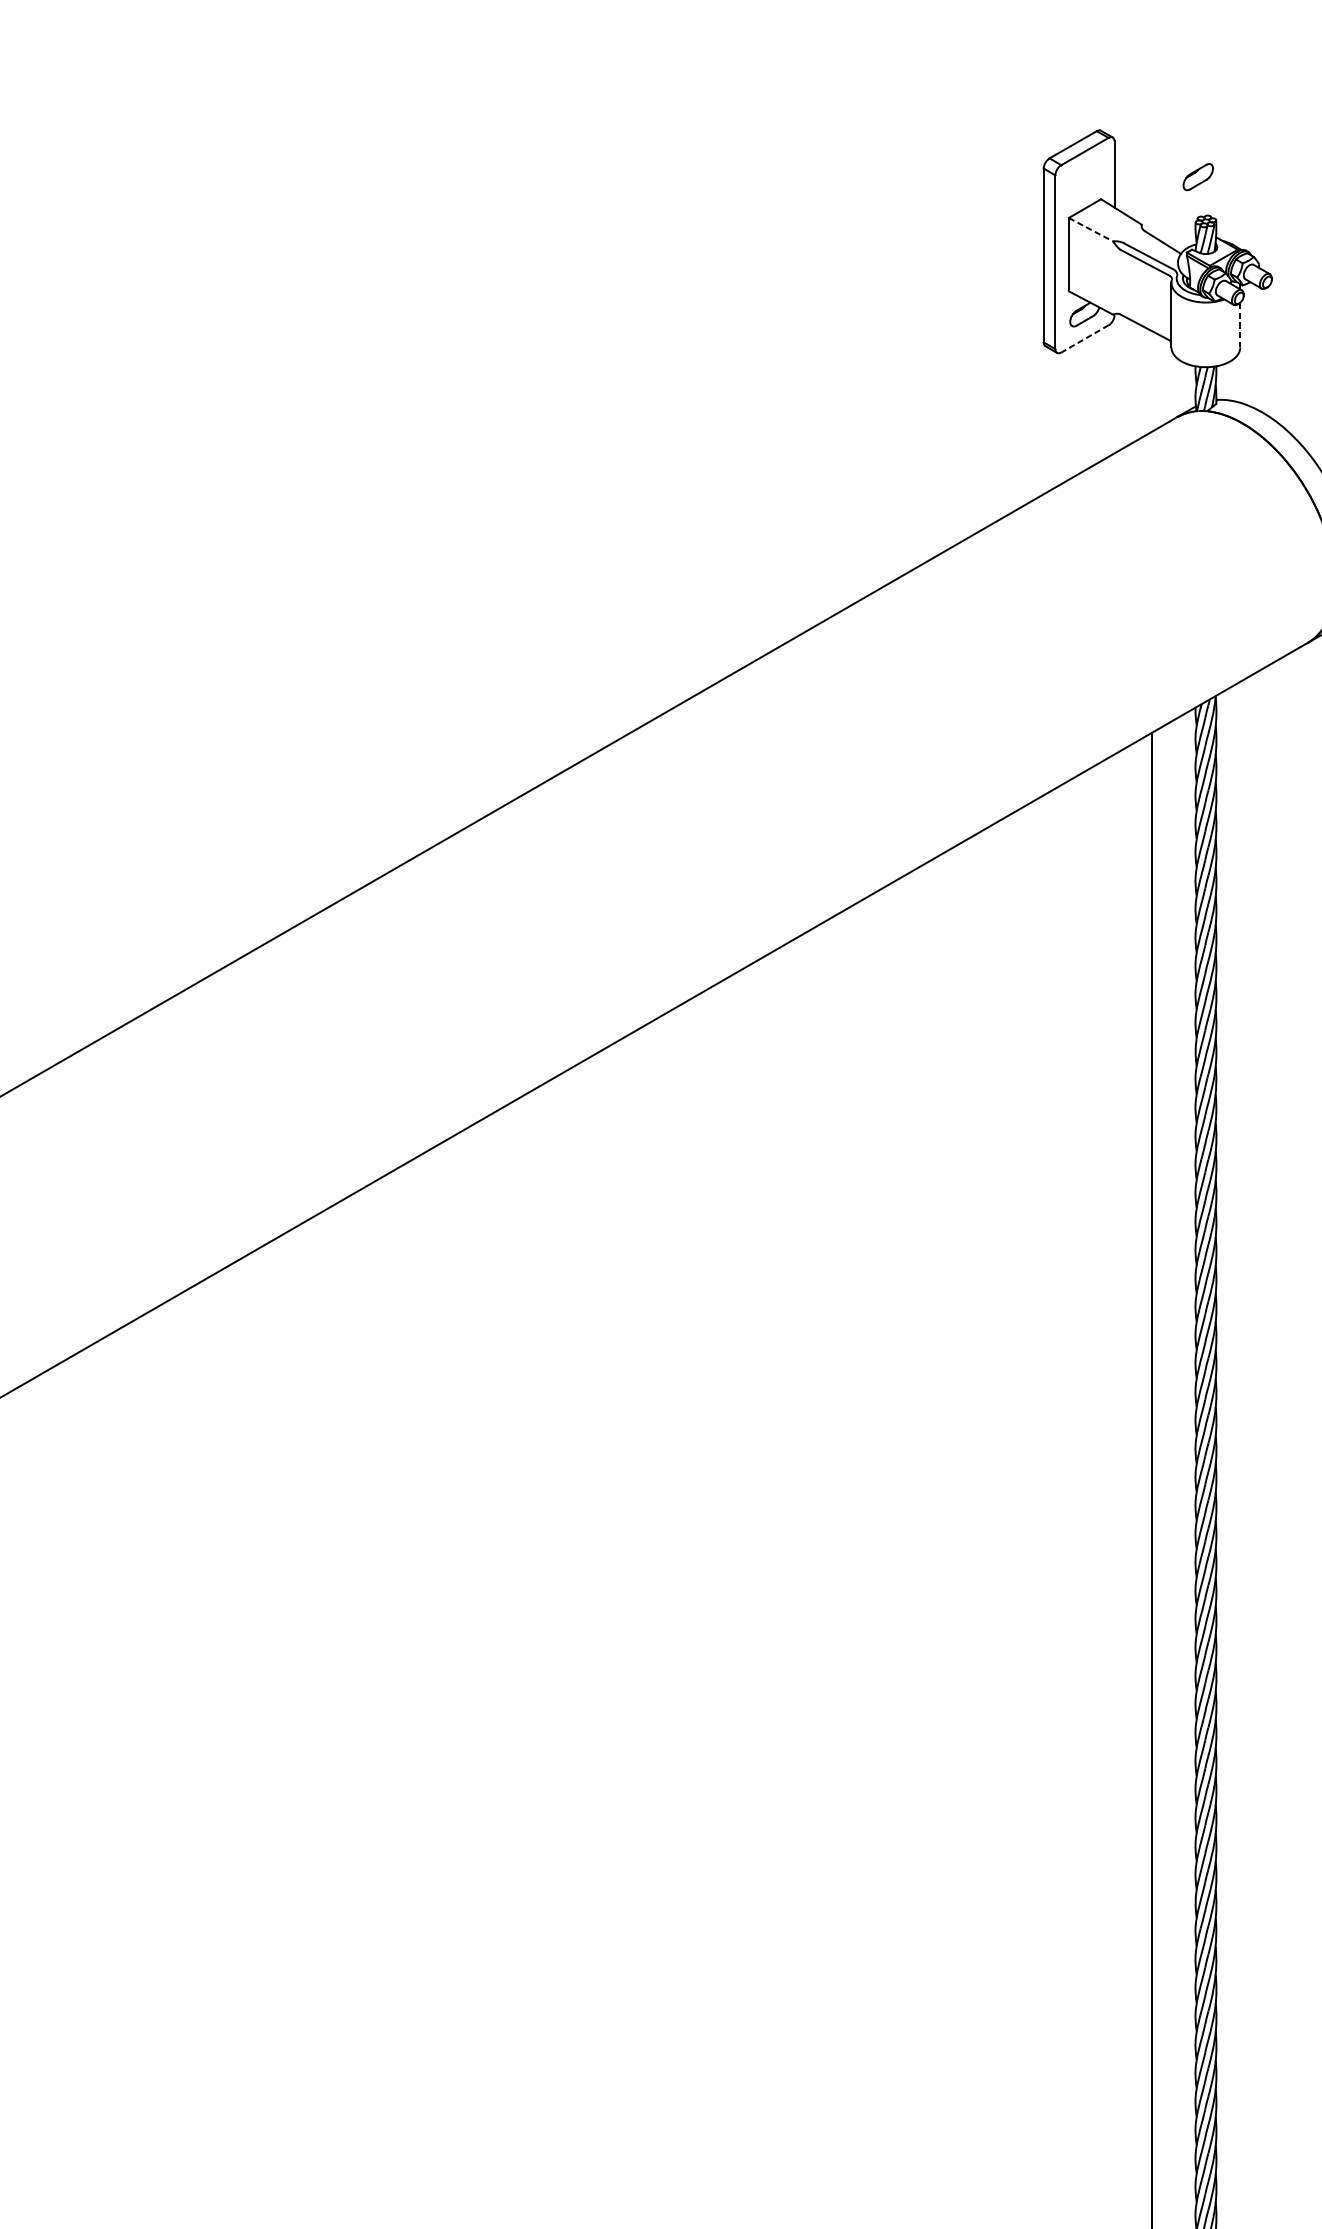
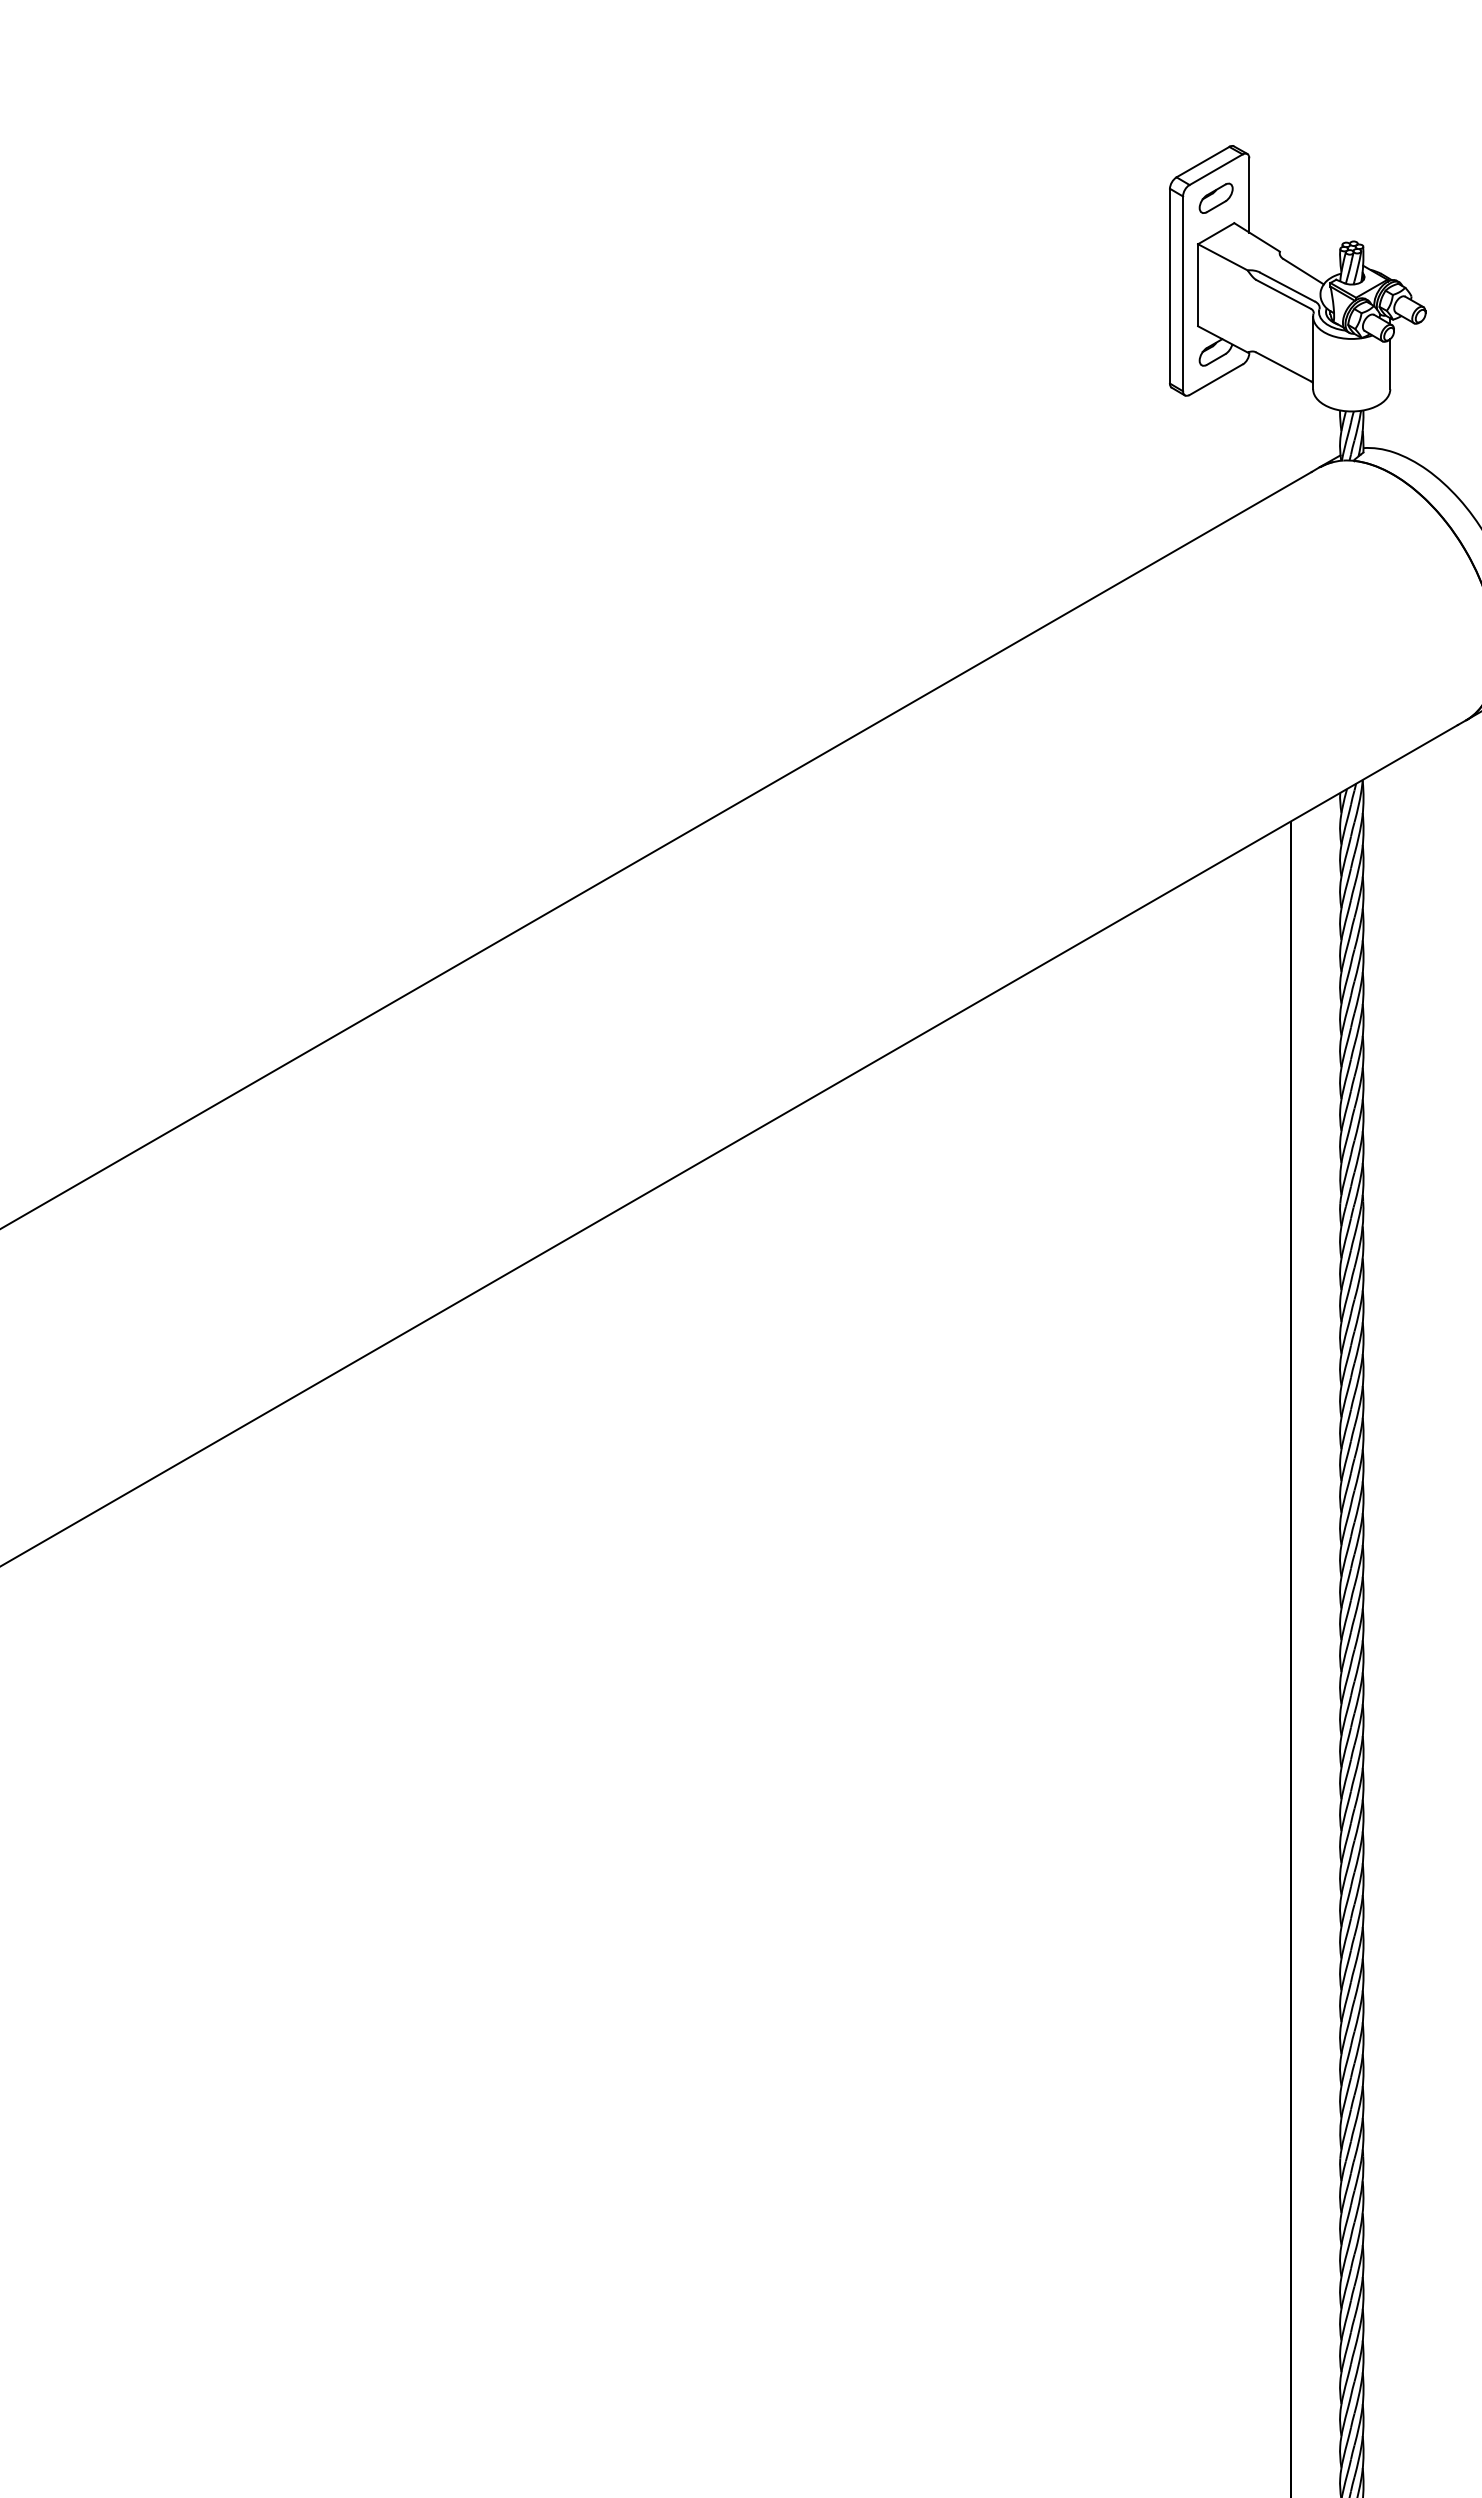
part: (1197, 176) -> (1215, 197), moved
line: (1091, 229) -> (1223, 257), dashed -> solid
line: (1240, 325) -> (1390, 364), dashed -> solid
line: (1085, 338) -> (1216, 379), dashed -> solid

